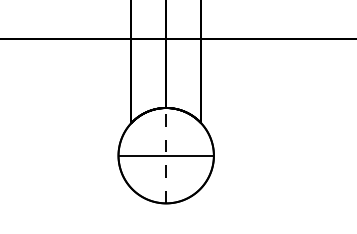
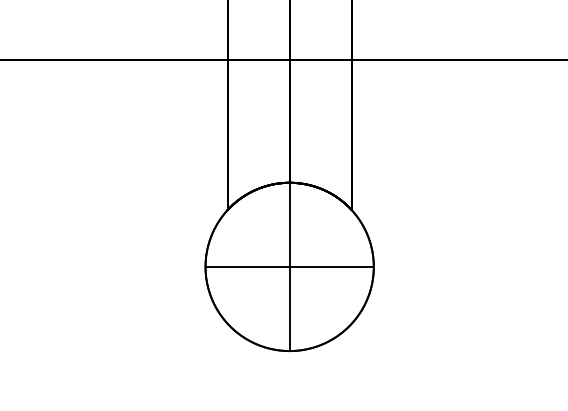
line: (166, 155) -> (290, 266), dashed -> solid

